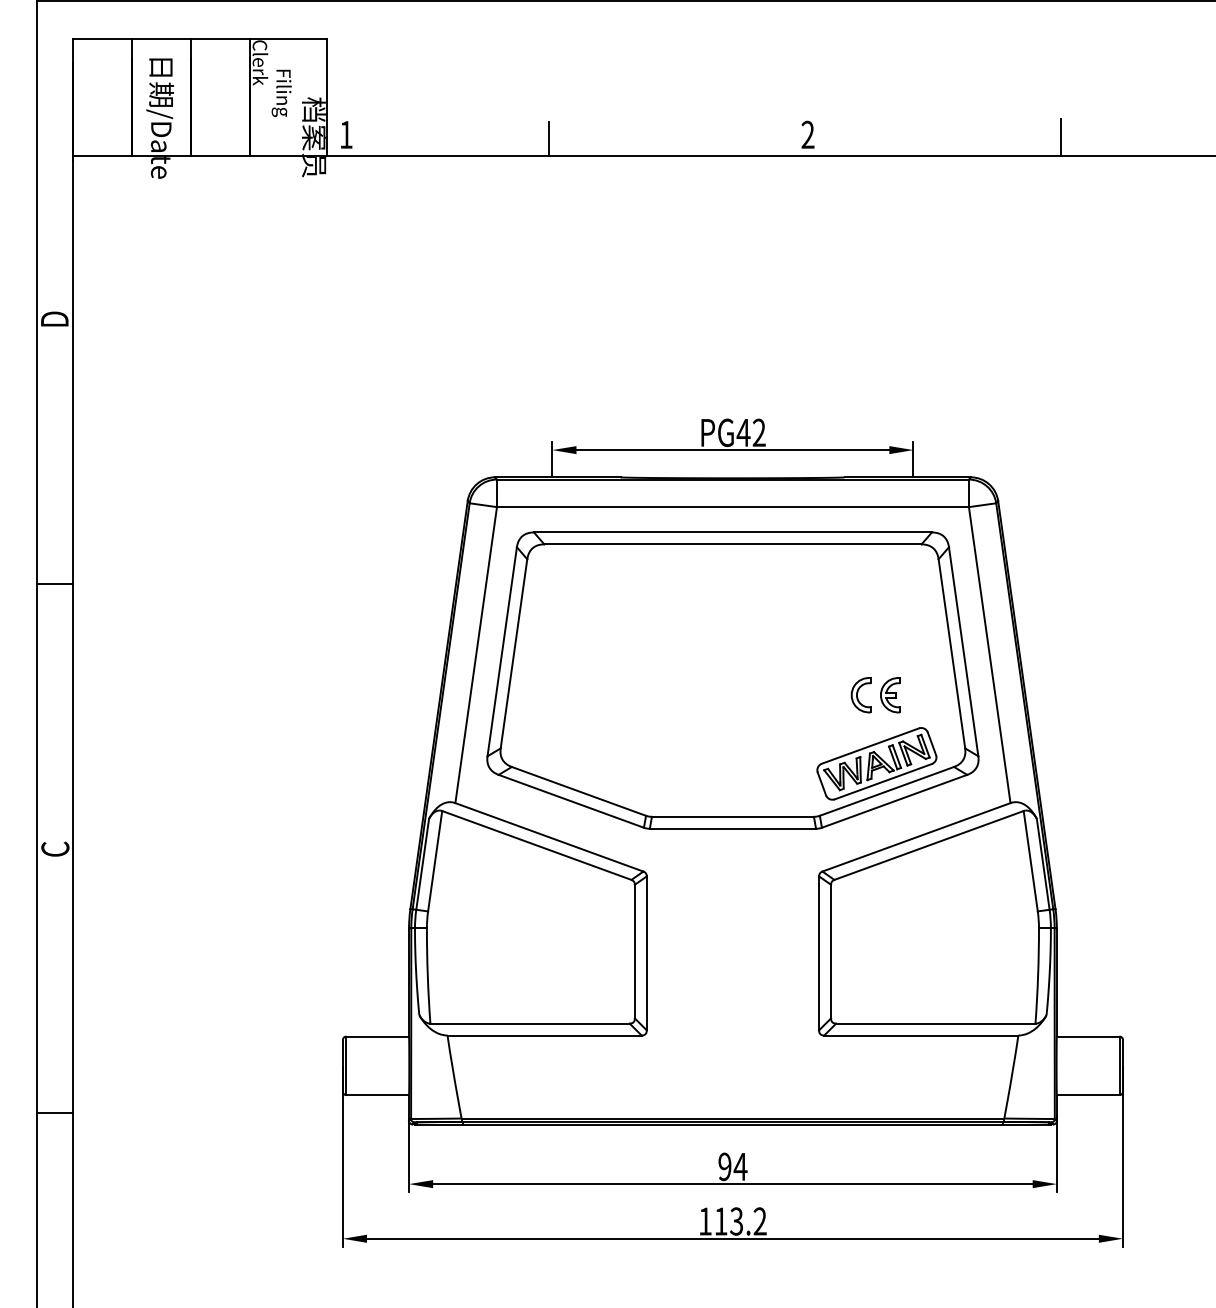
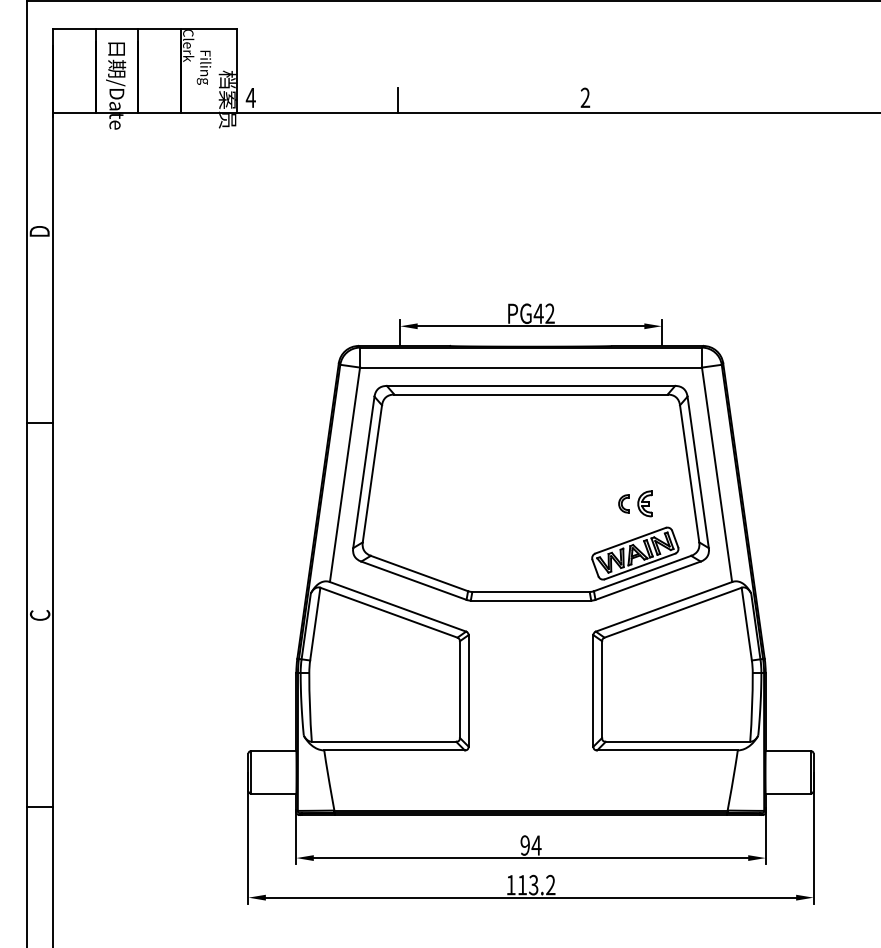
text: (346, 134) -> (251, 97), 1 -> 4
line: (1060, 137) -> (768, 99), removed
part: (860, 695) -> (623, 504), size x0.7

